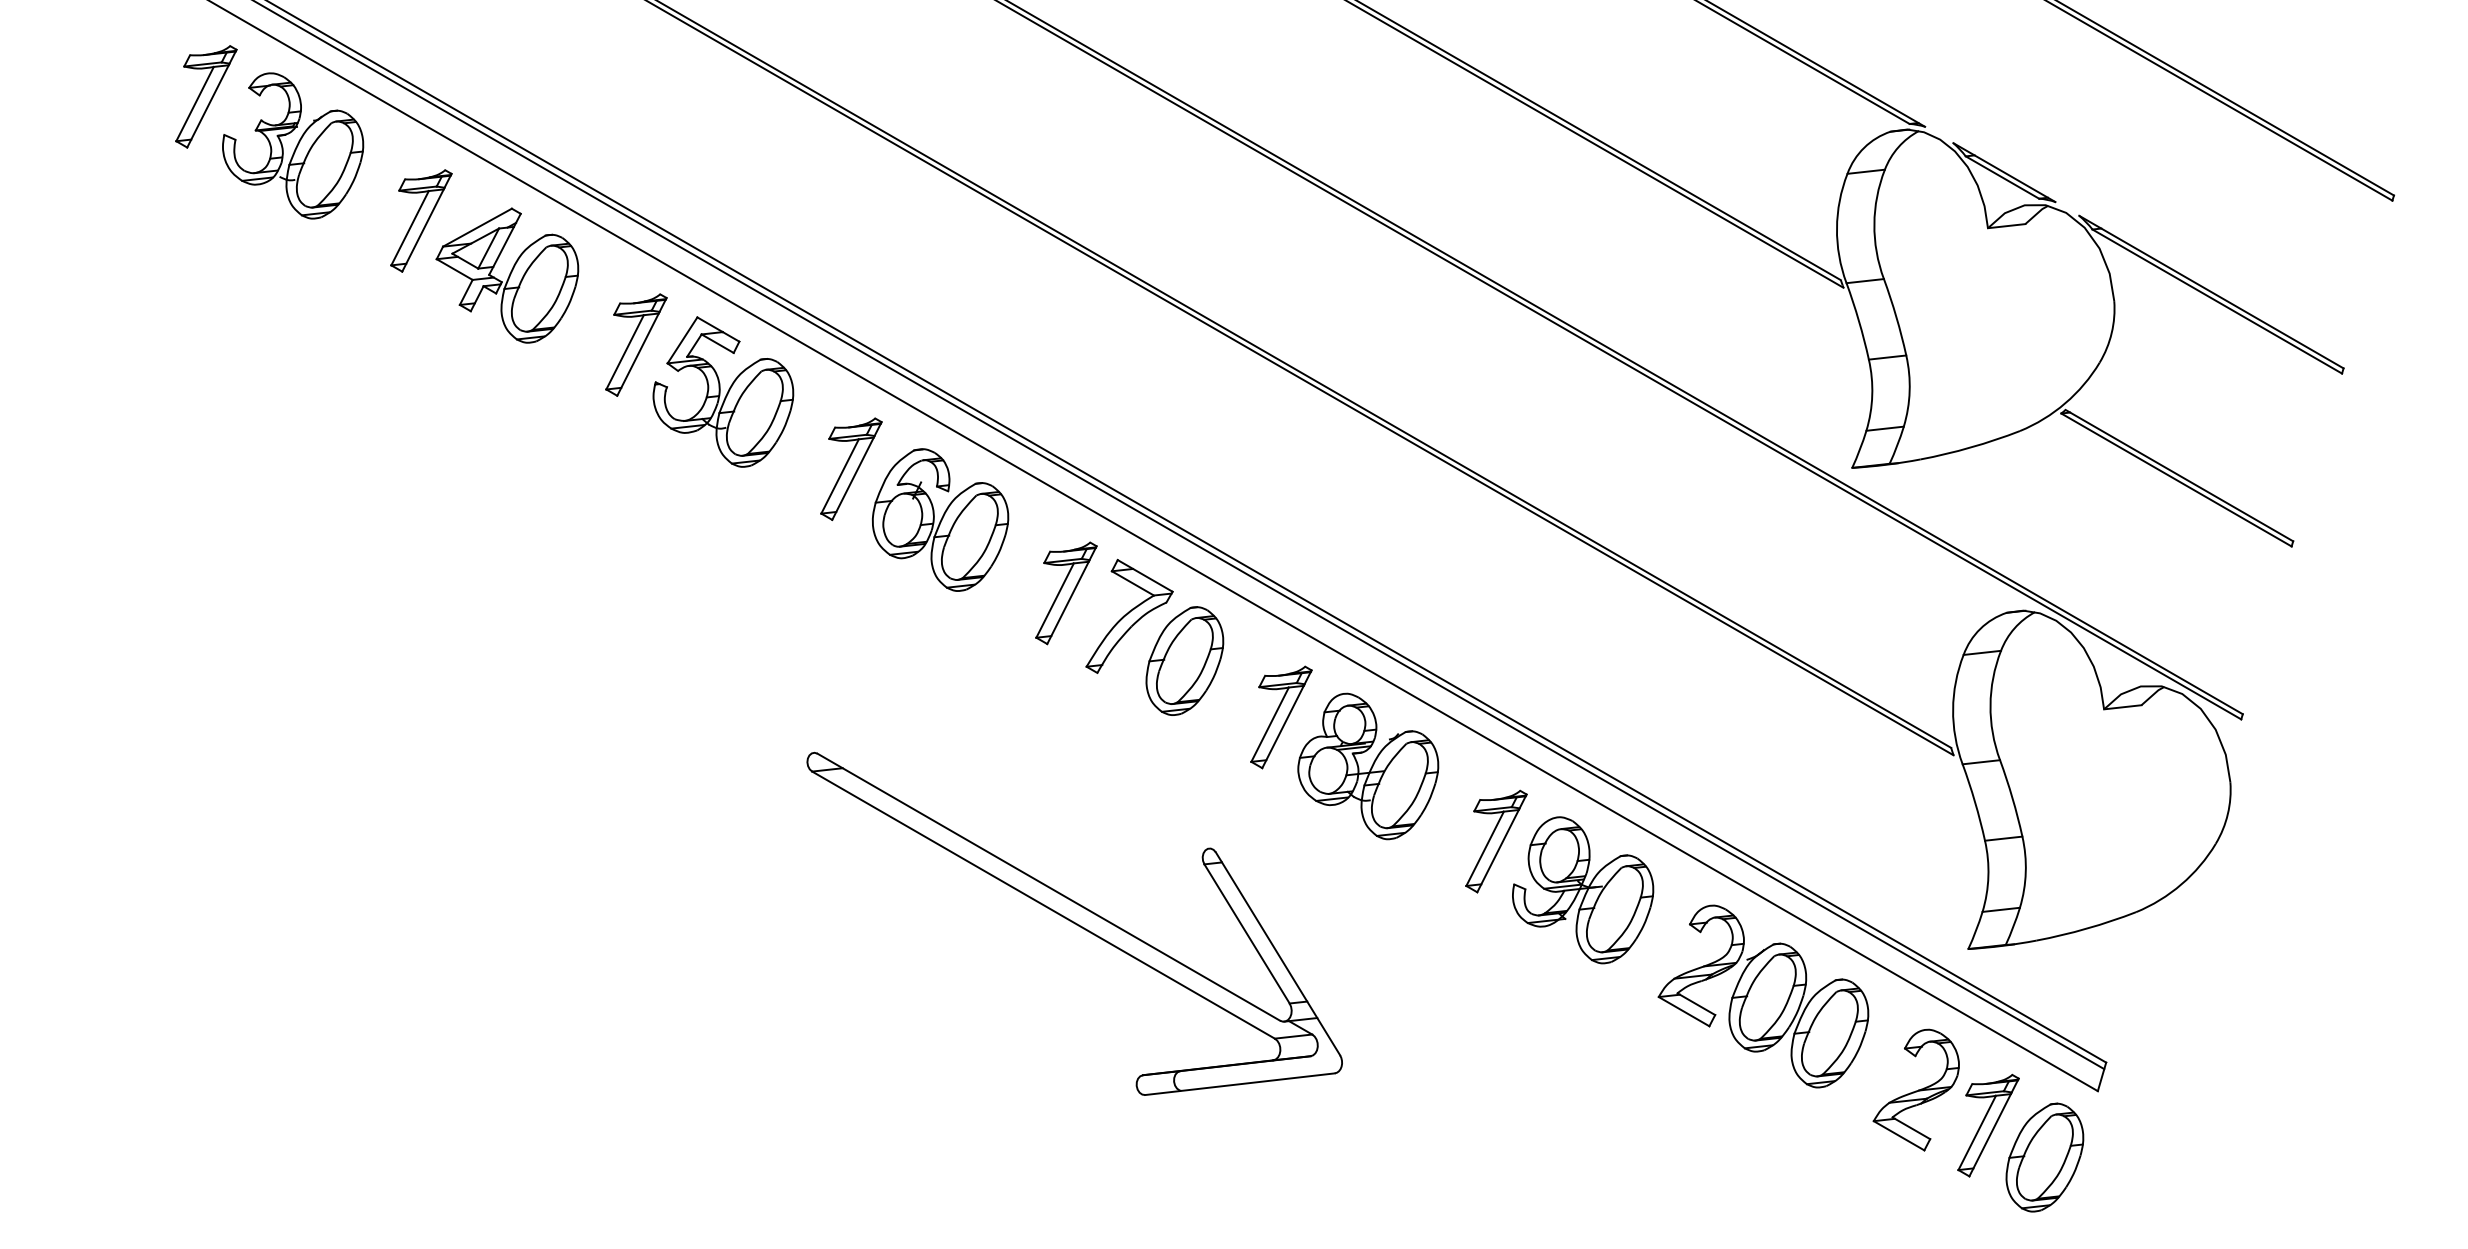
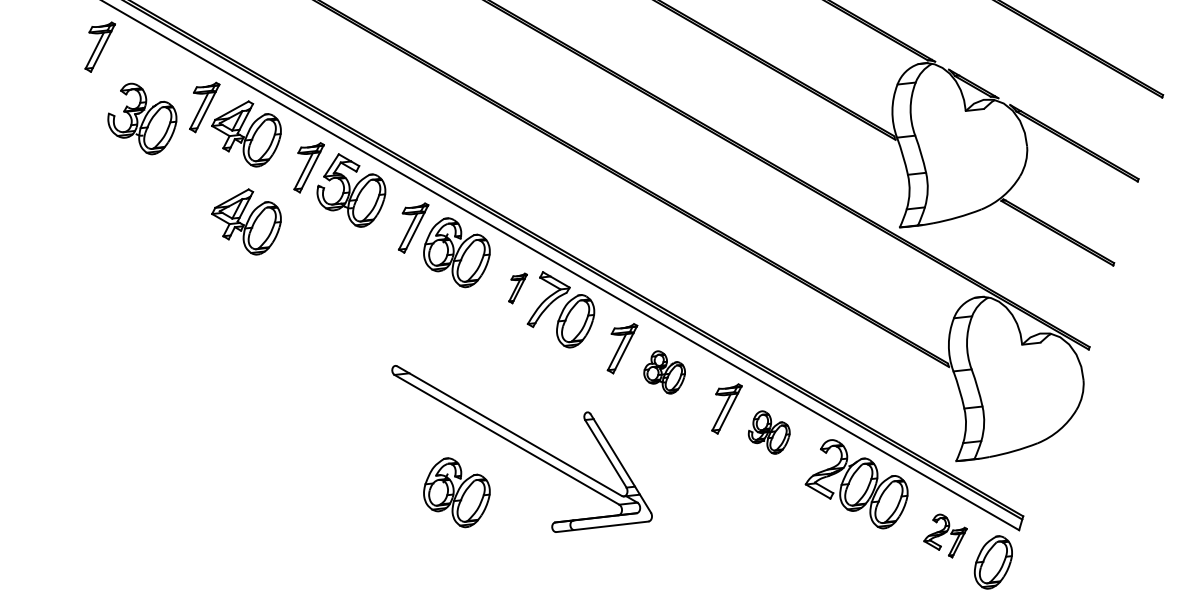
part: (293, 144) -> (142, 118), moved
part: (507, 455) -> (246, 221), added
part: (1065, 593) -> (517, 288), size x0.6
part: (1367, 766) -> (664, 372), size x0.6
part: (1583, 890) -> (769, 432), size x0.6
part: (939, 1013) -> (456, 492), added
part: (1946, 1102) -> (945, 535), size x0.6

